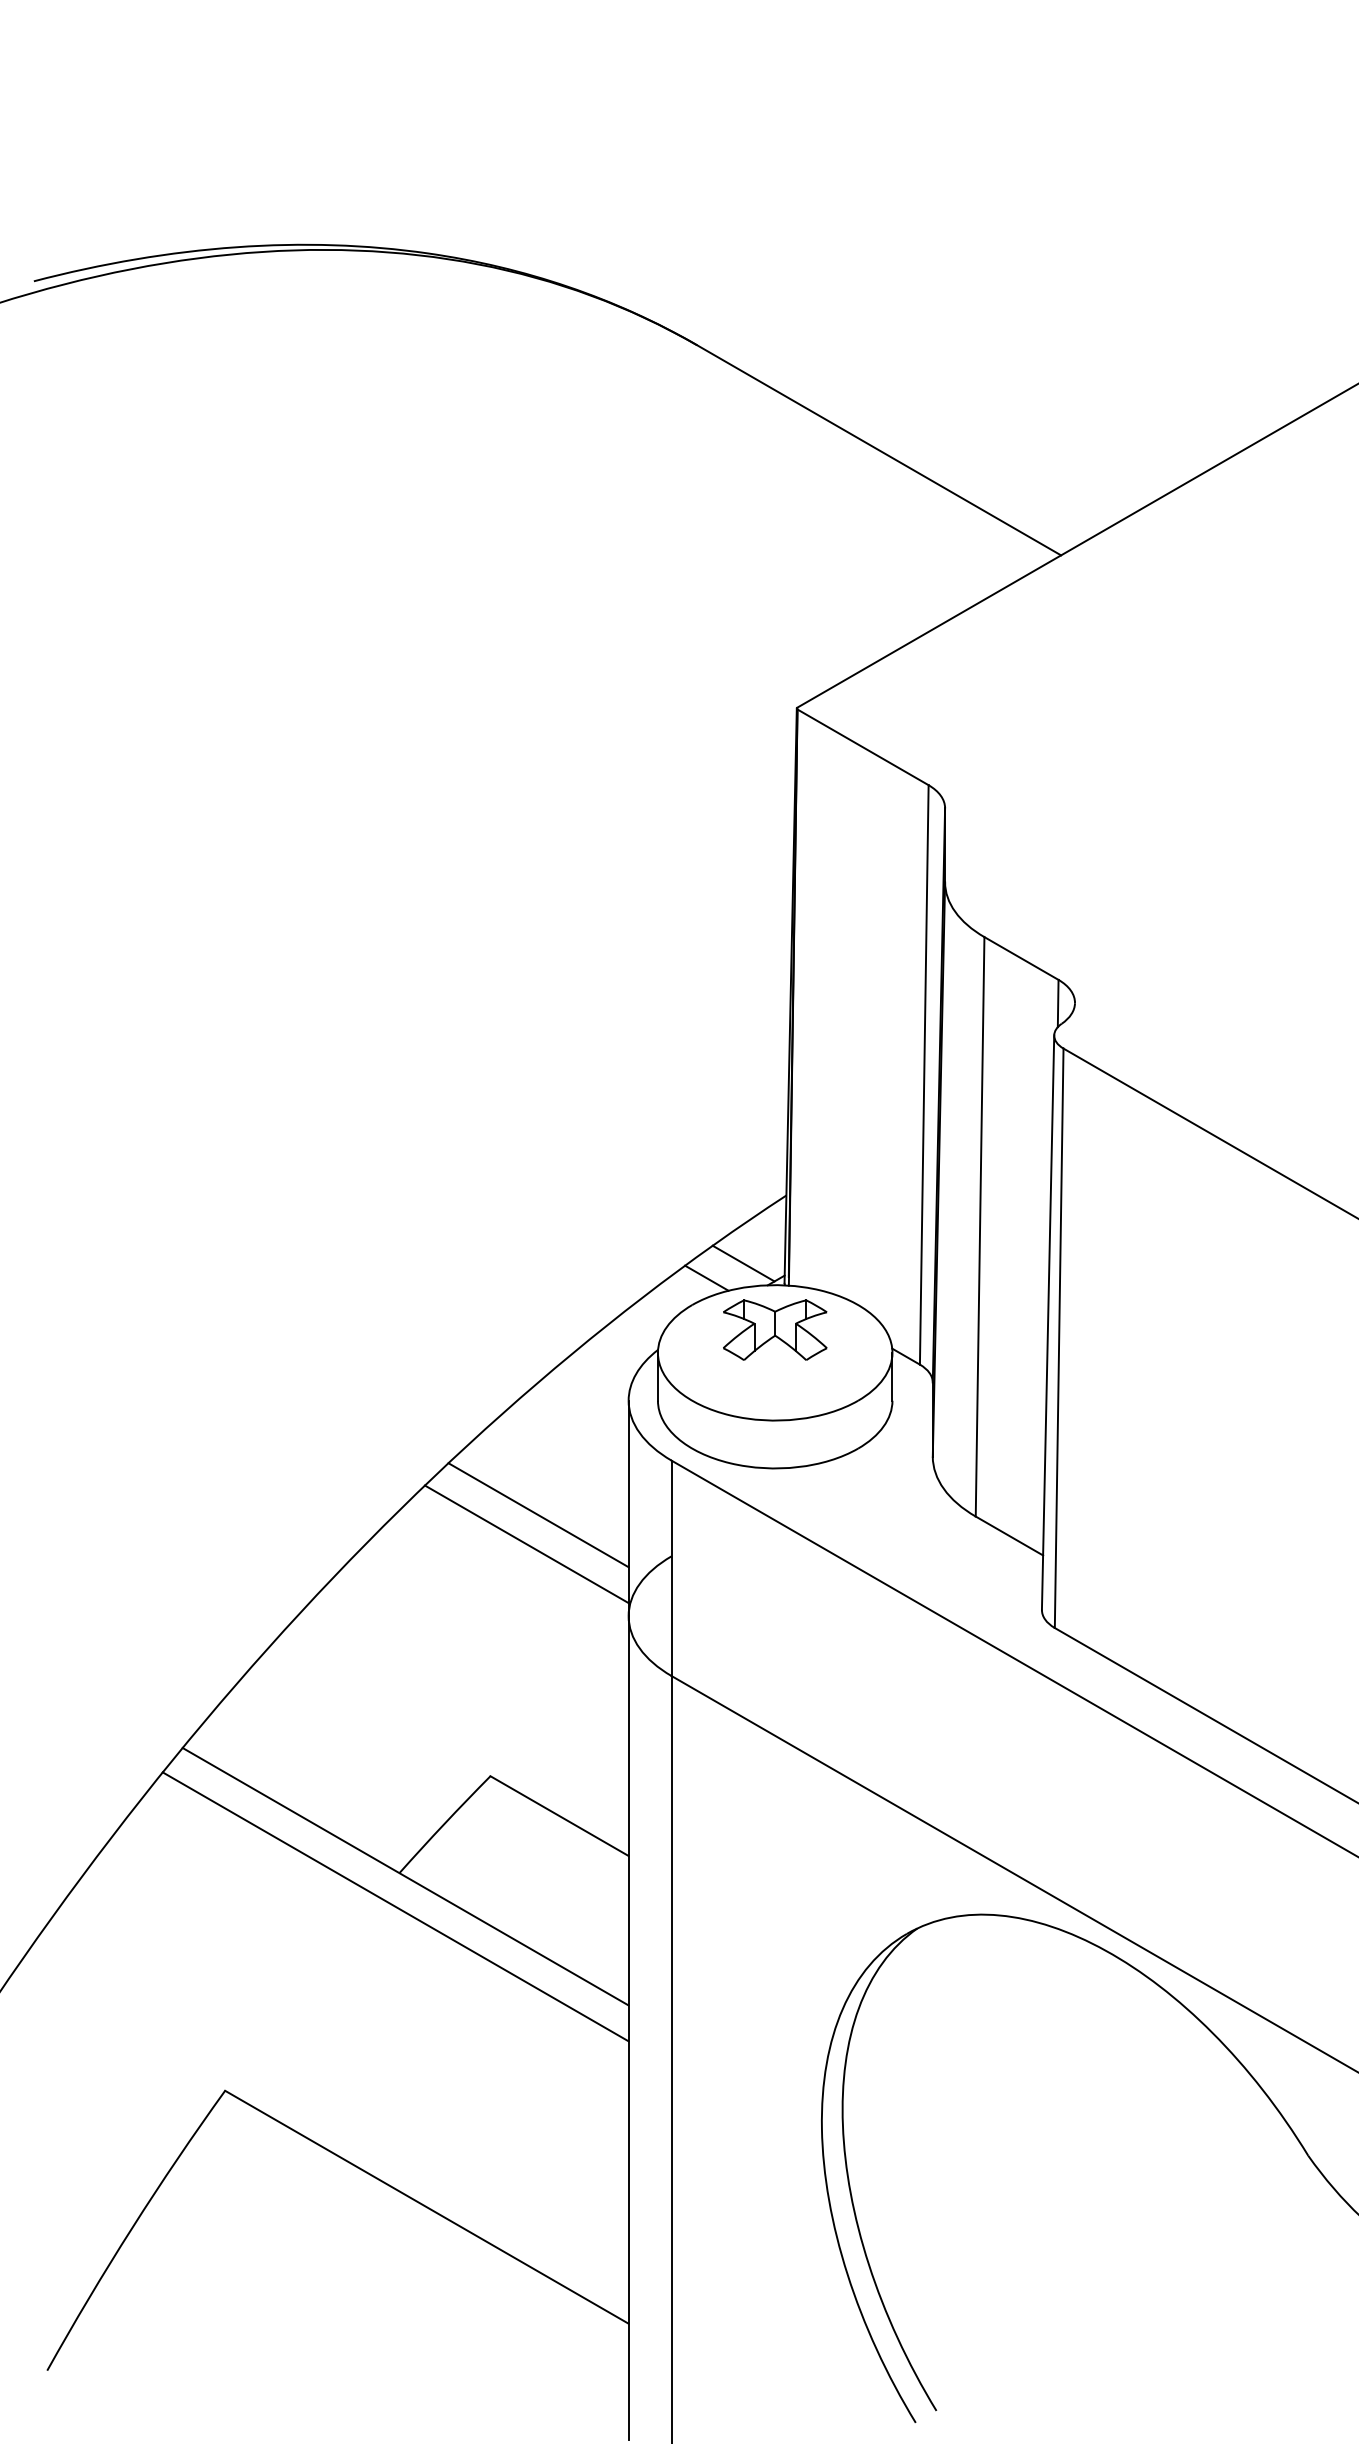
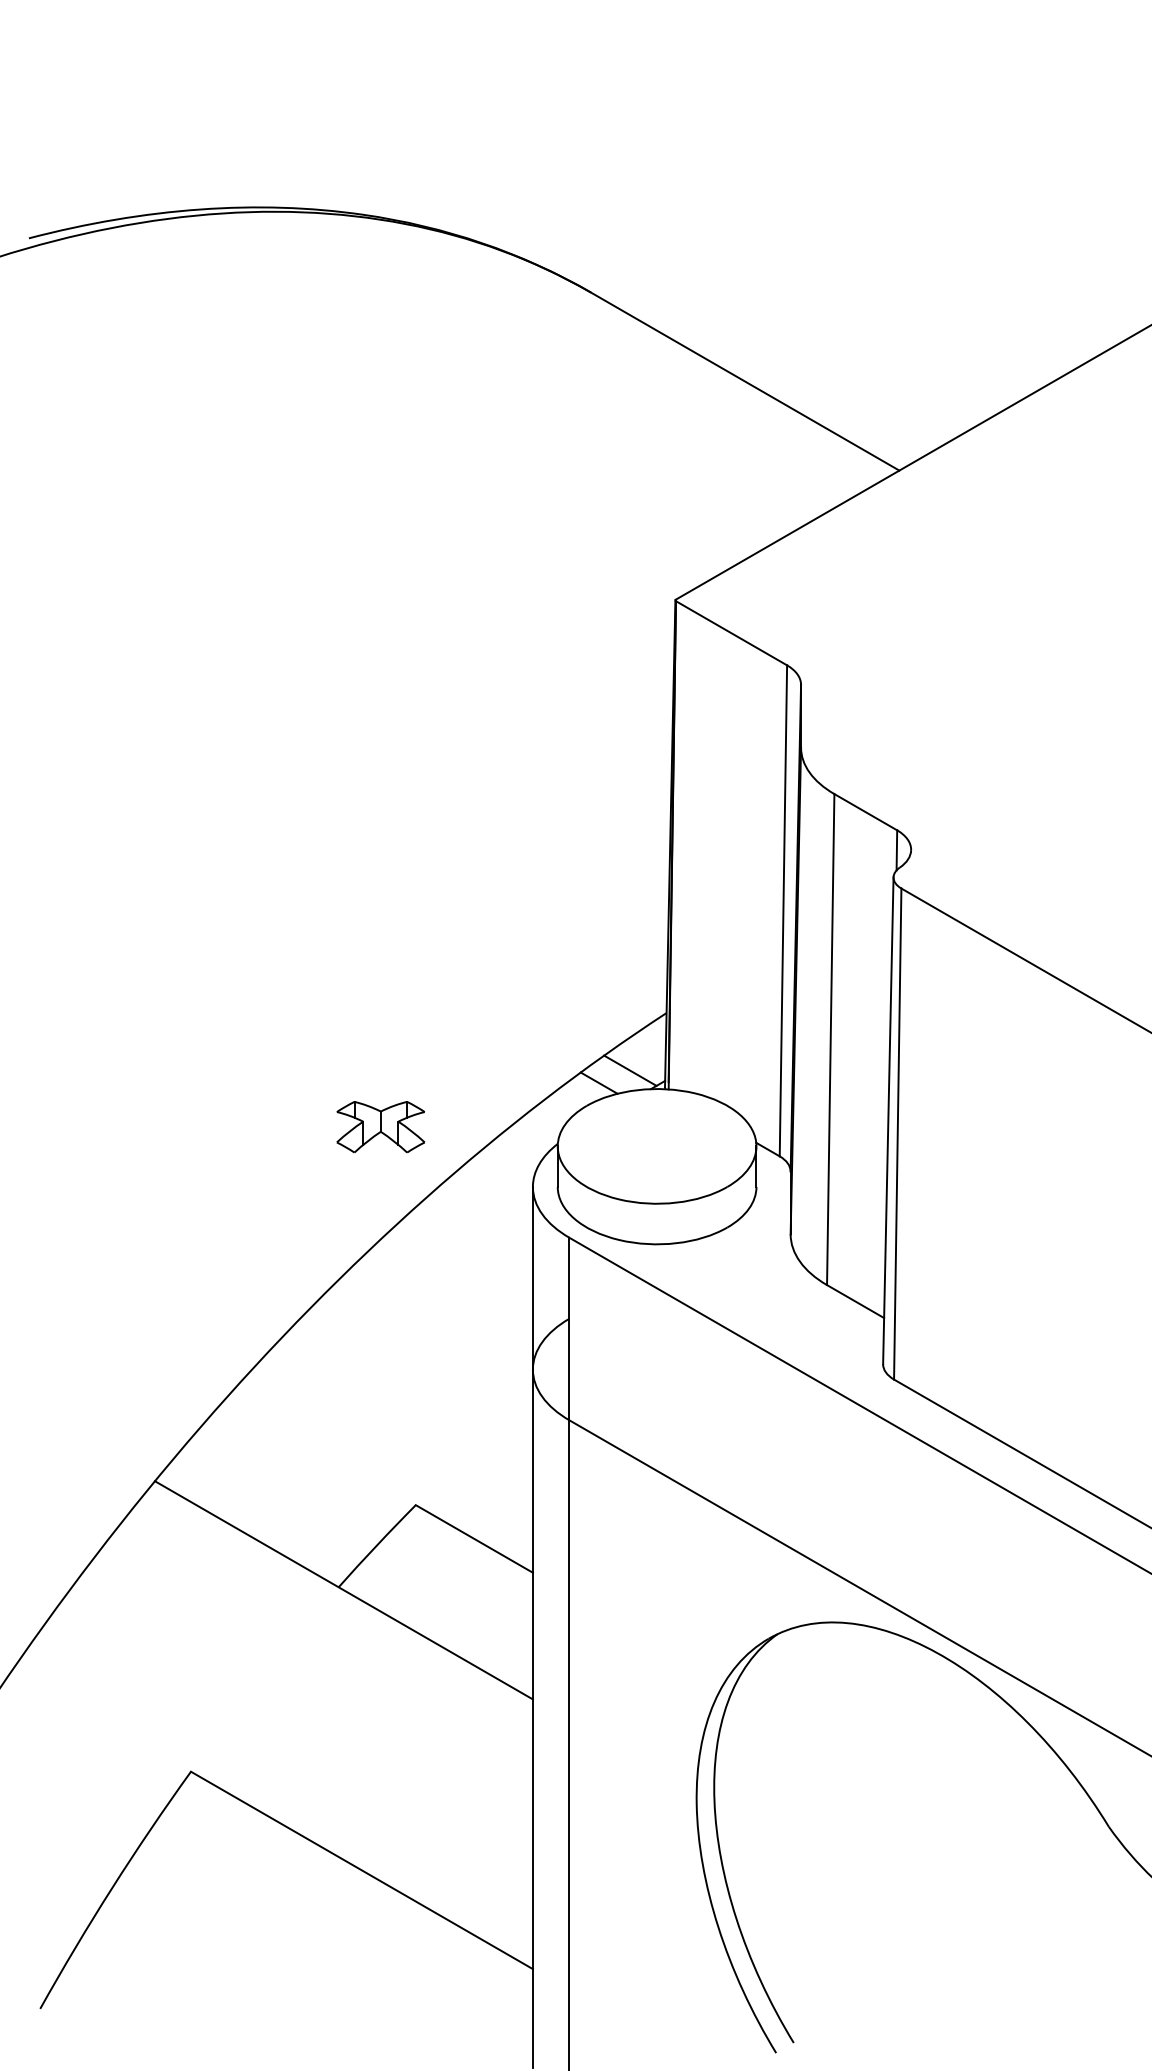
part: (775, 1329) -> (381, 1126), moved
line: (538, 1515) -> (456, 1284), removed
line: (526, 1544) -> (446, 1308), removed
line: (395, 1906) -> (335, 1615), removed

